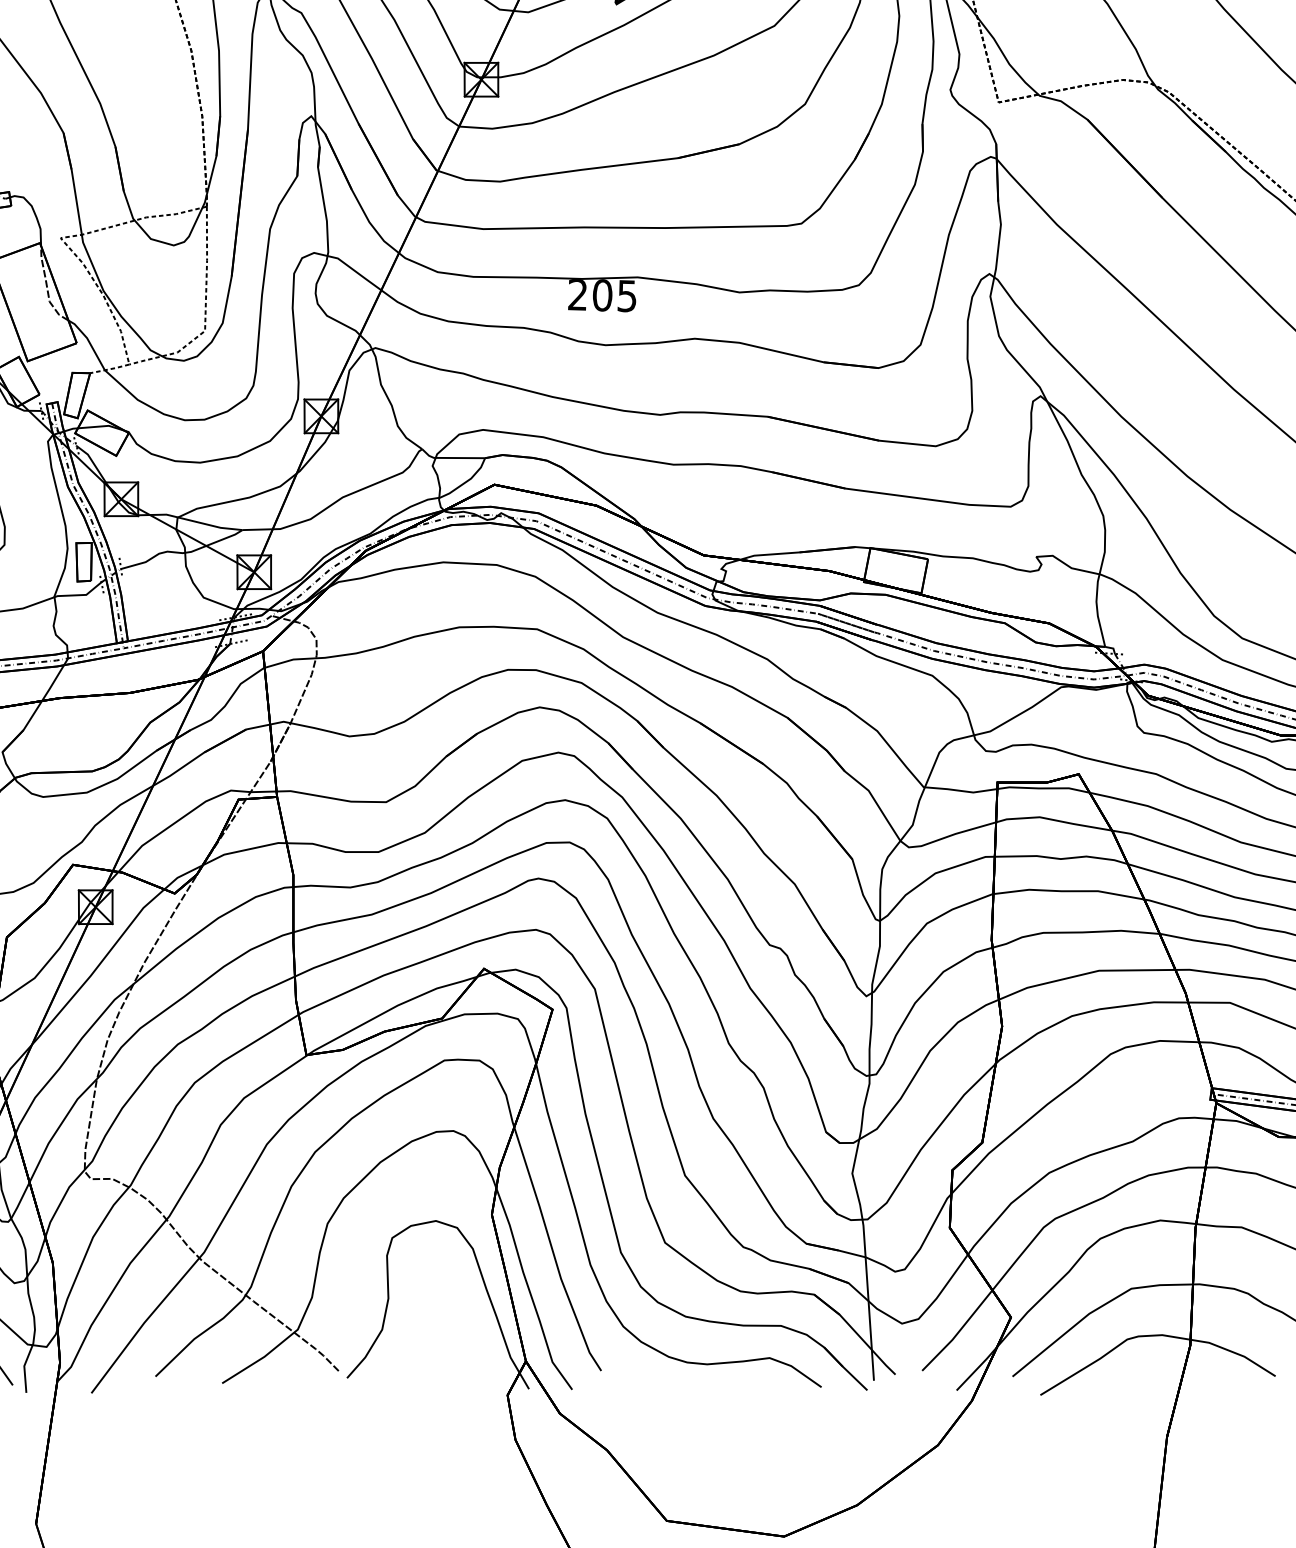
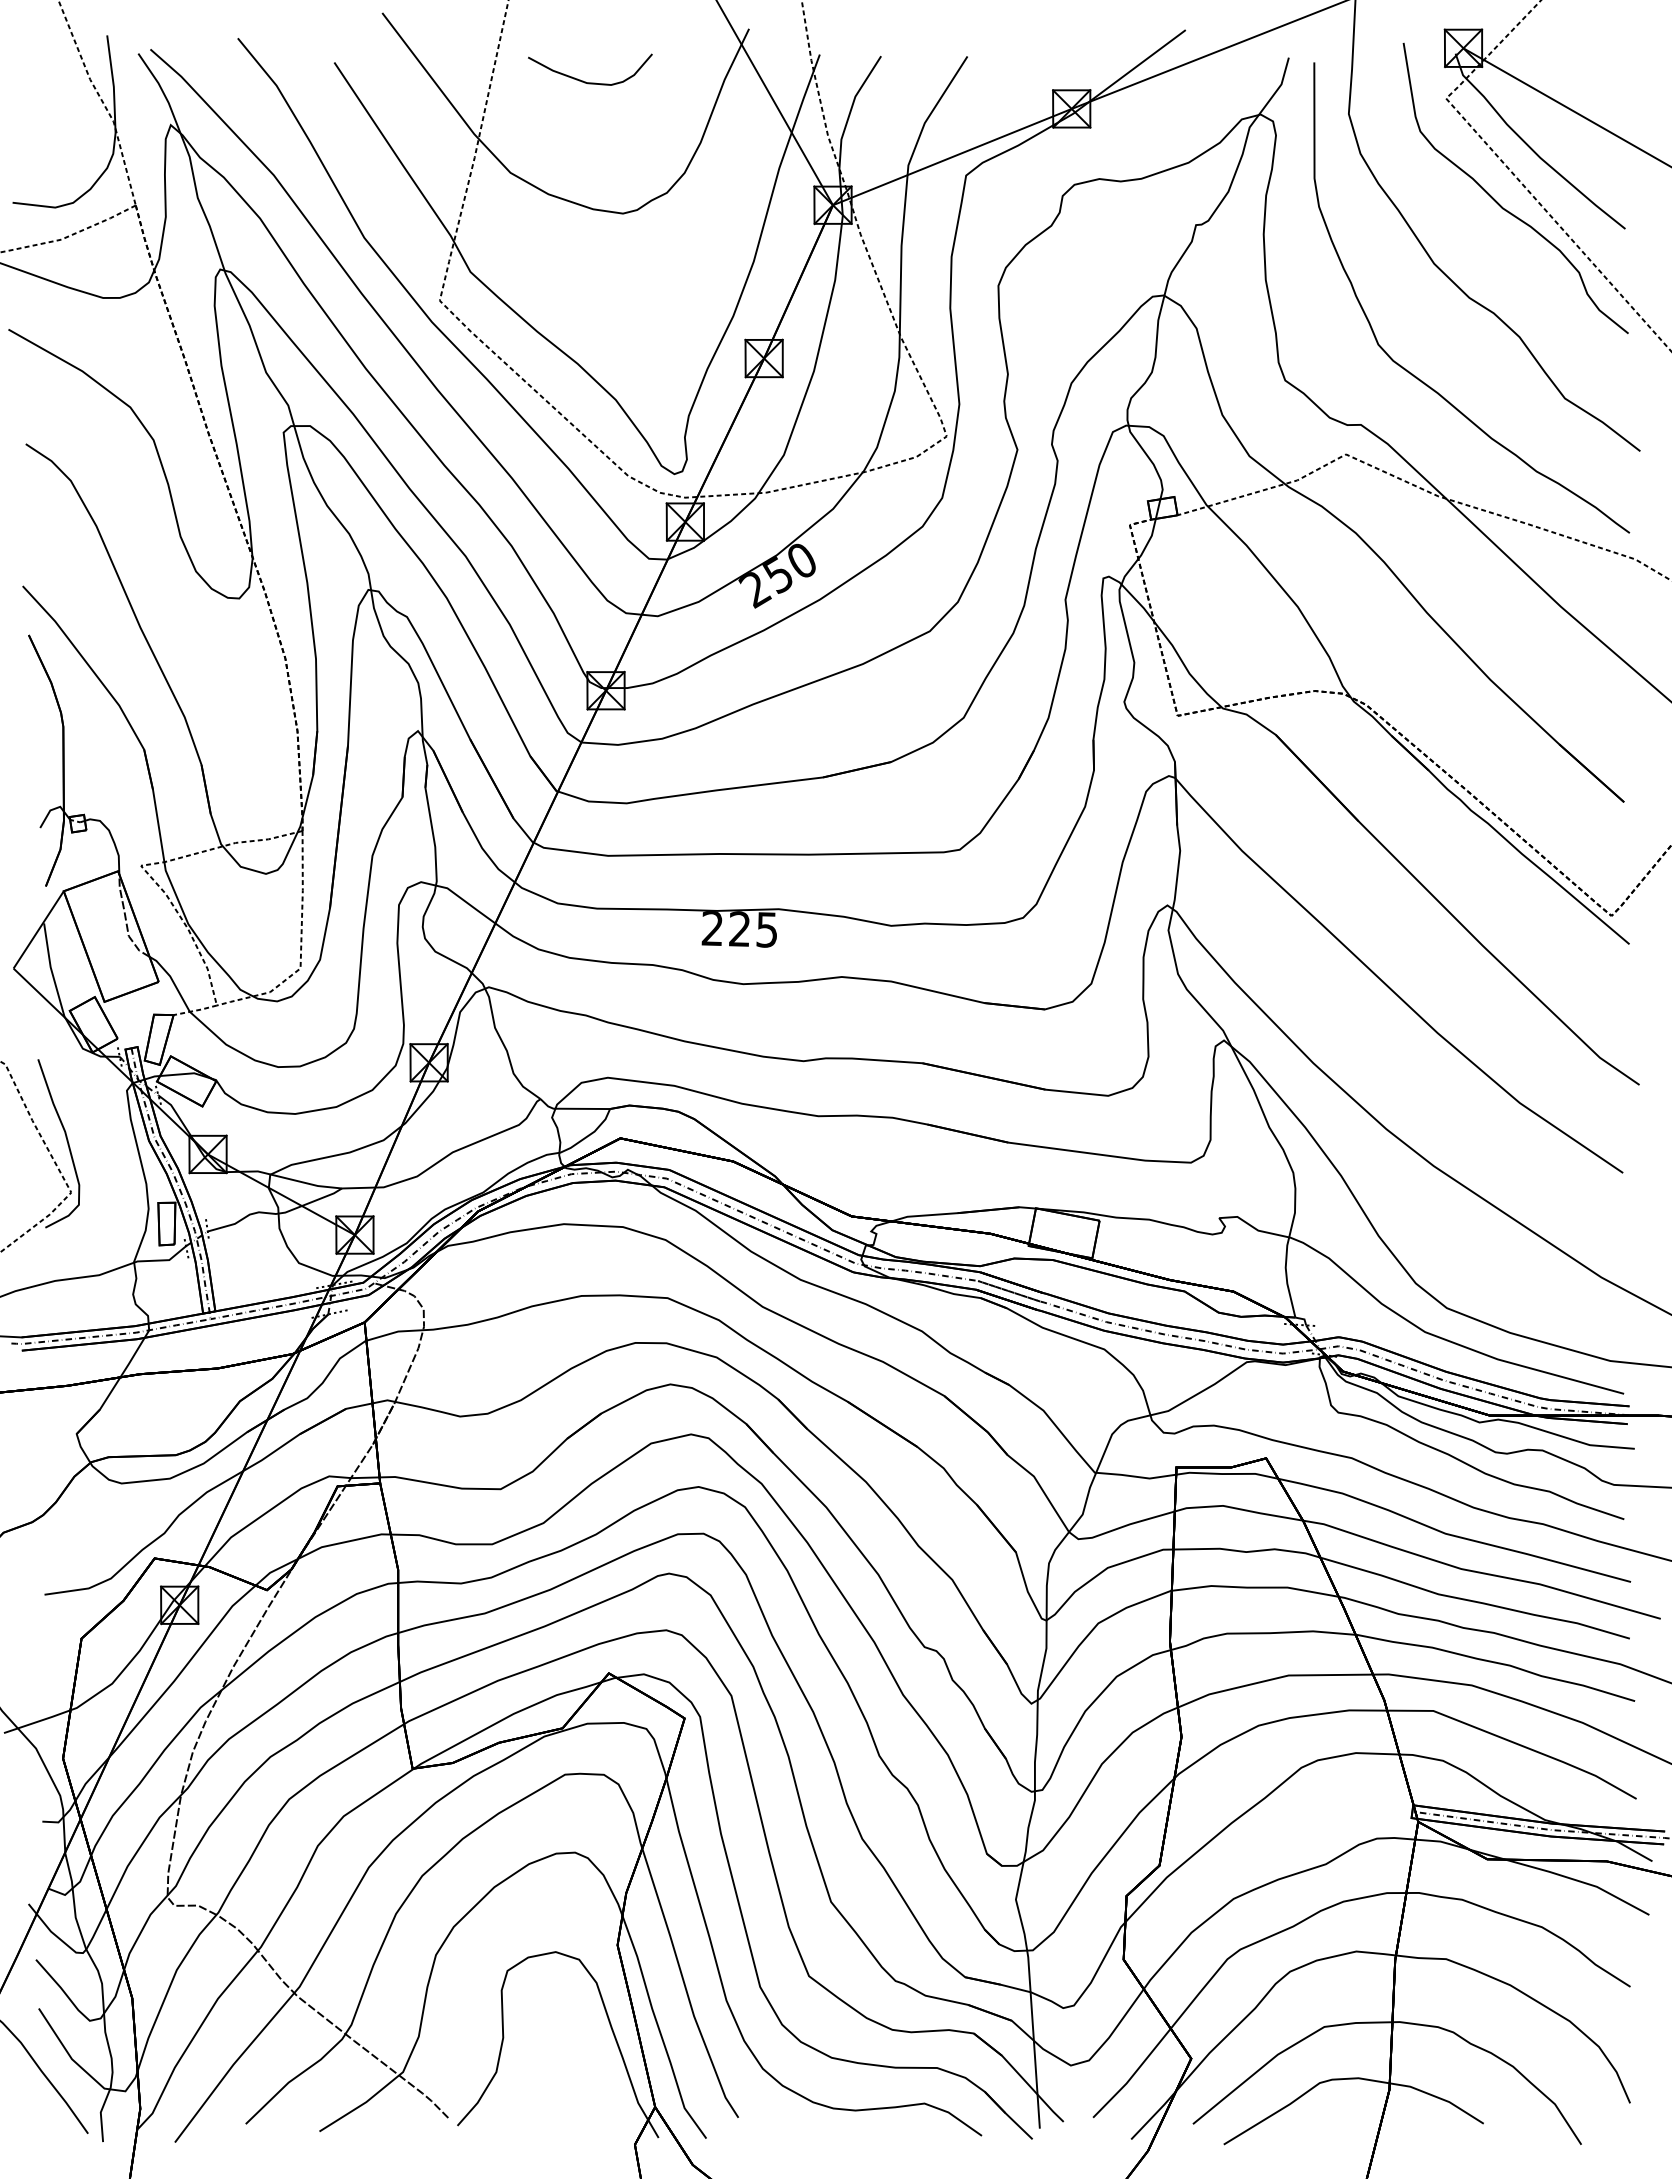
text: (602, 295) -> (739, 929), 205 -> 225

